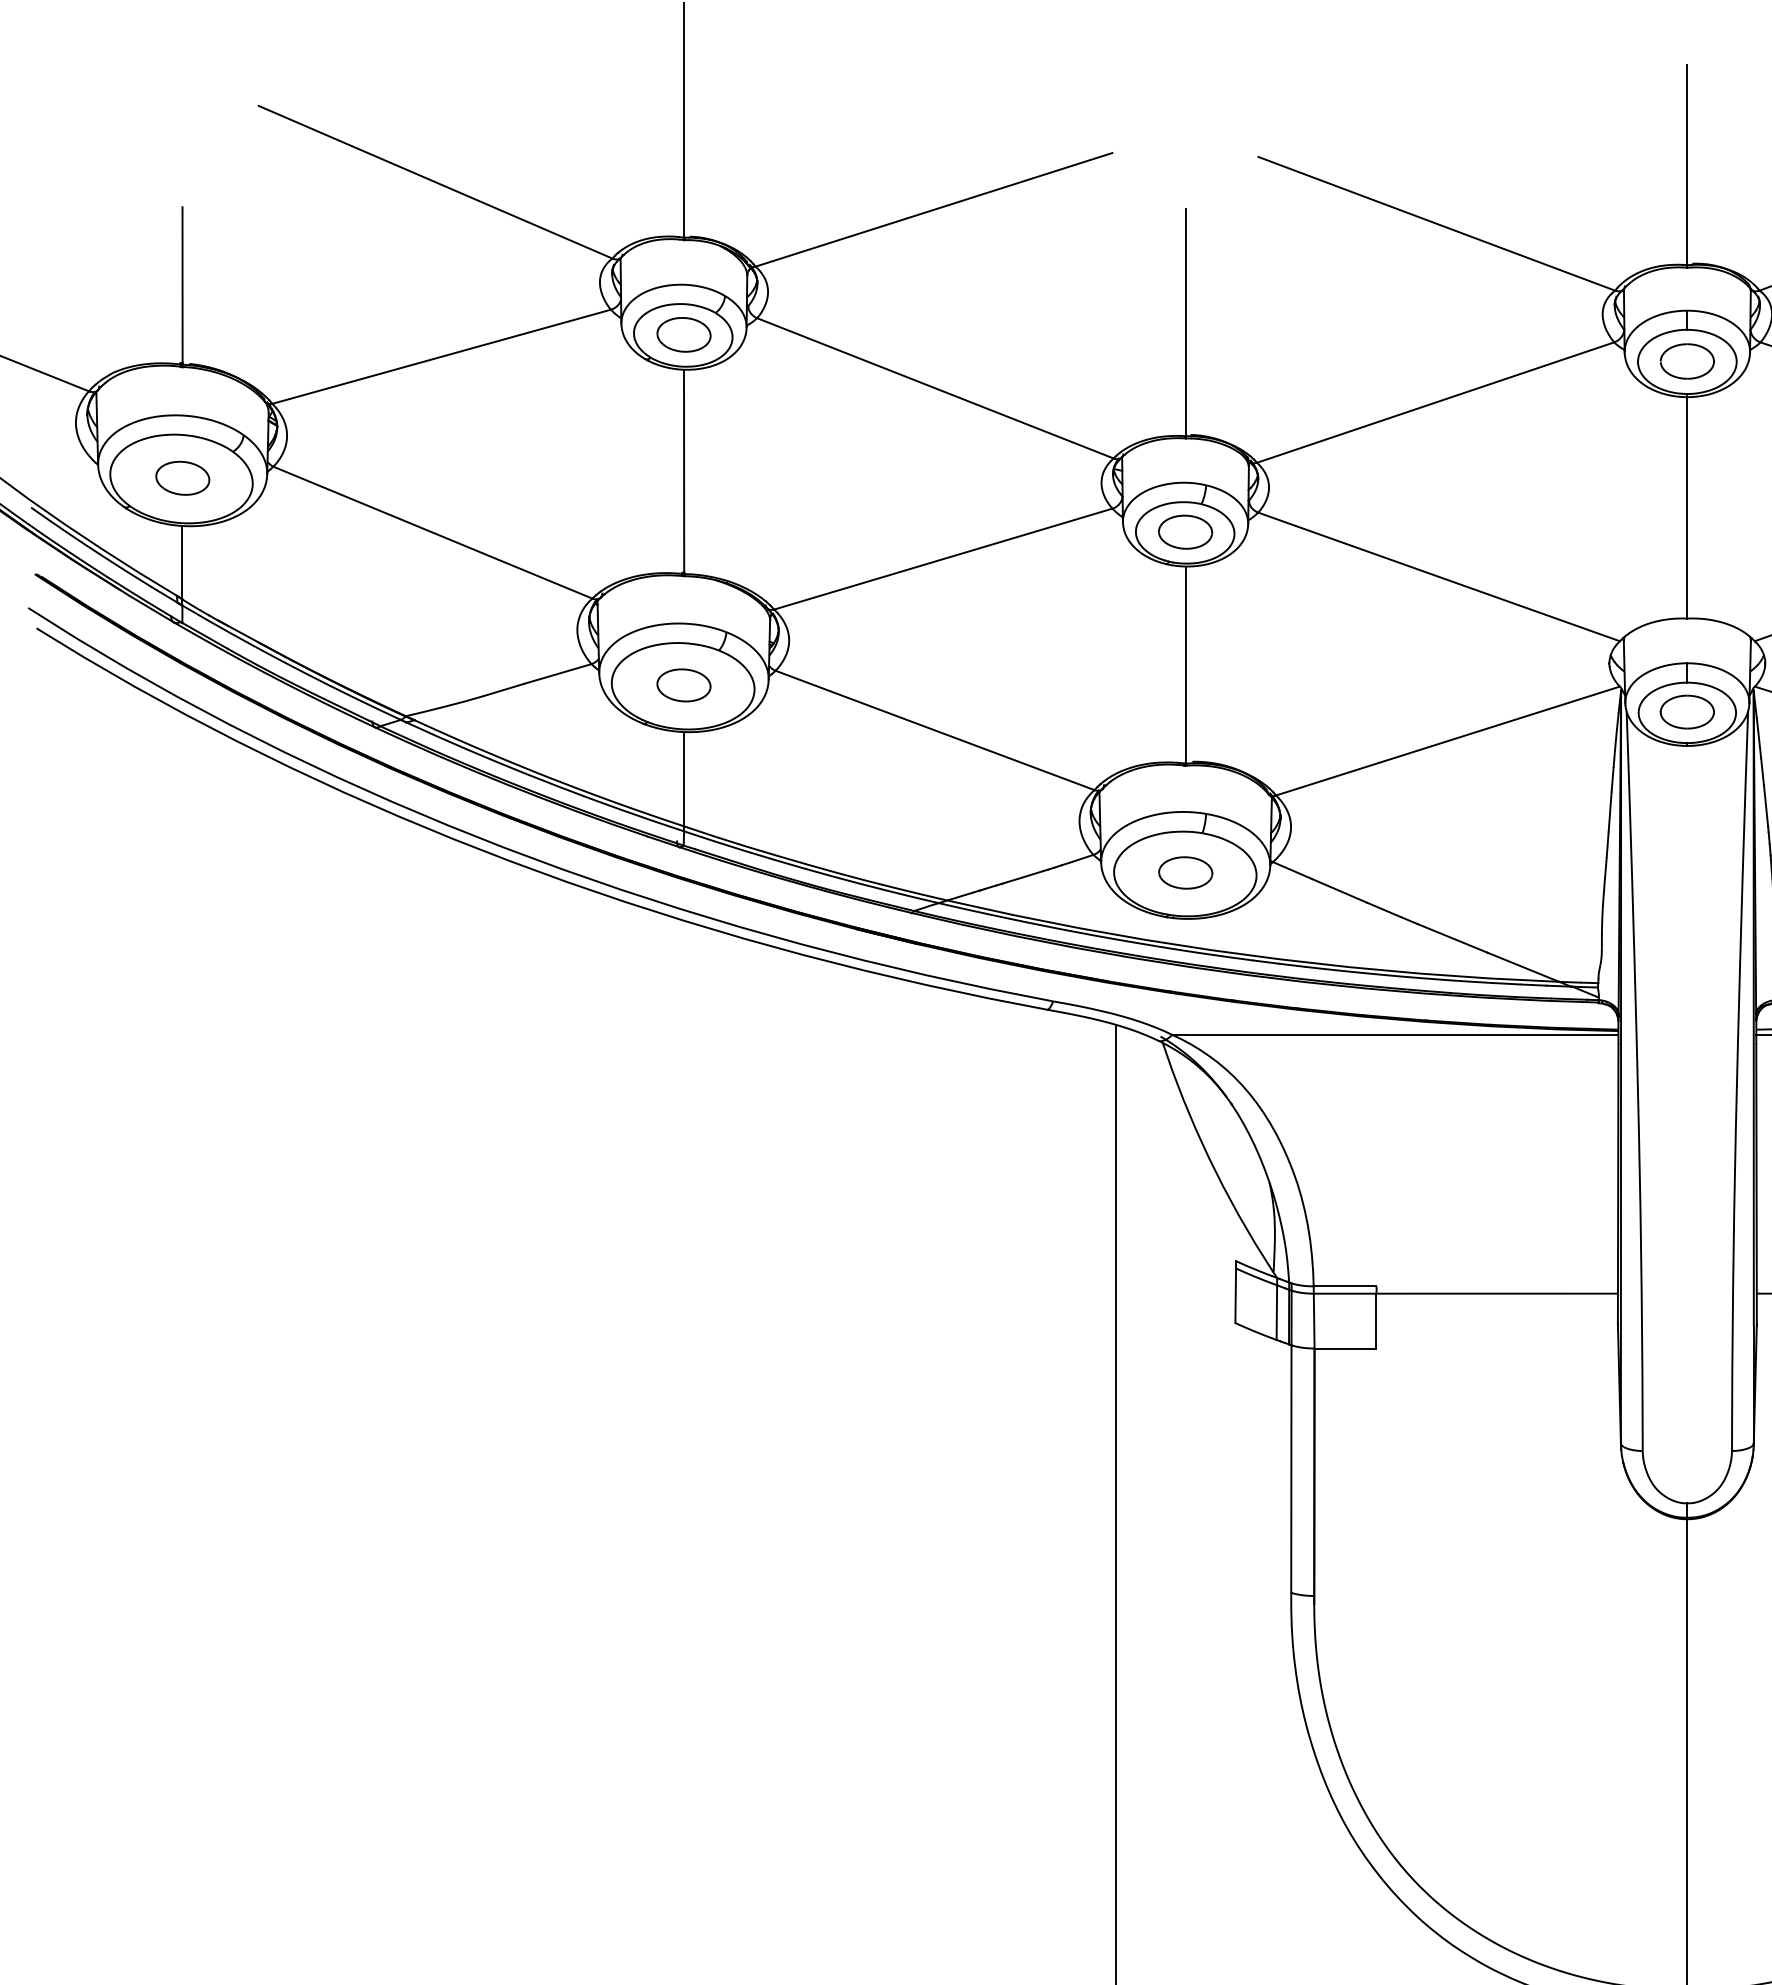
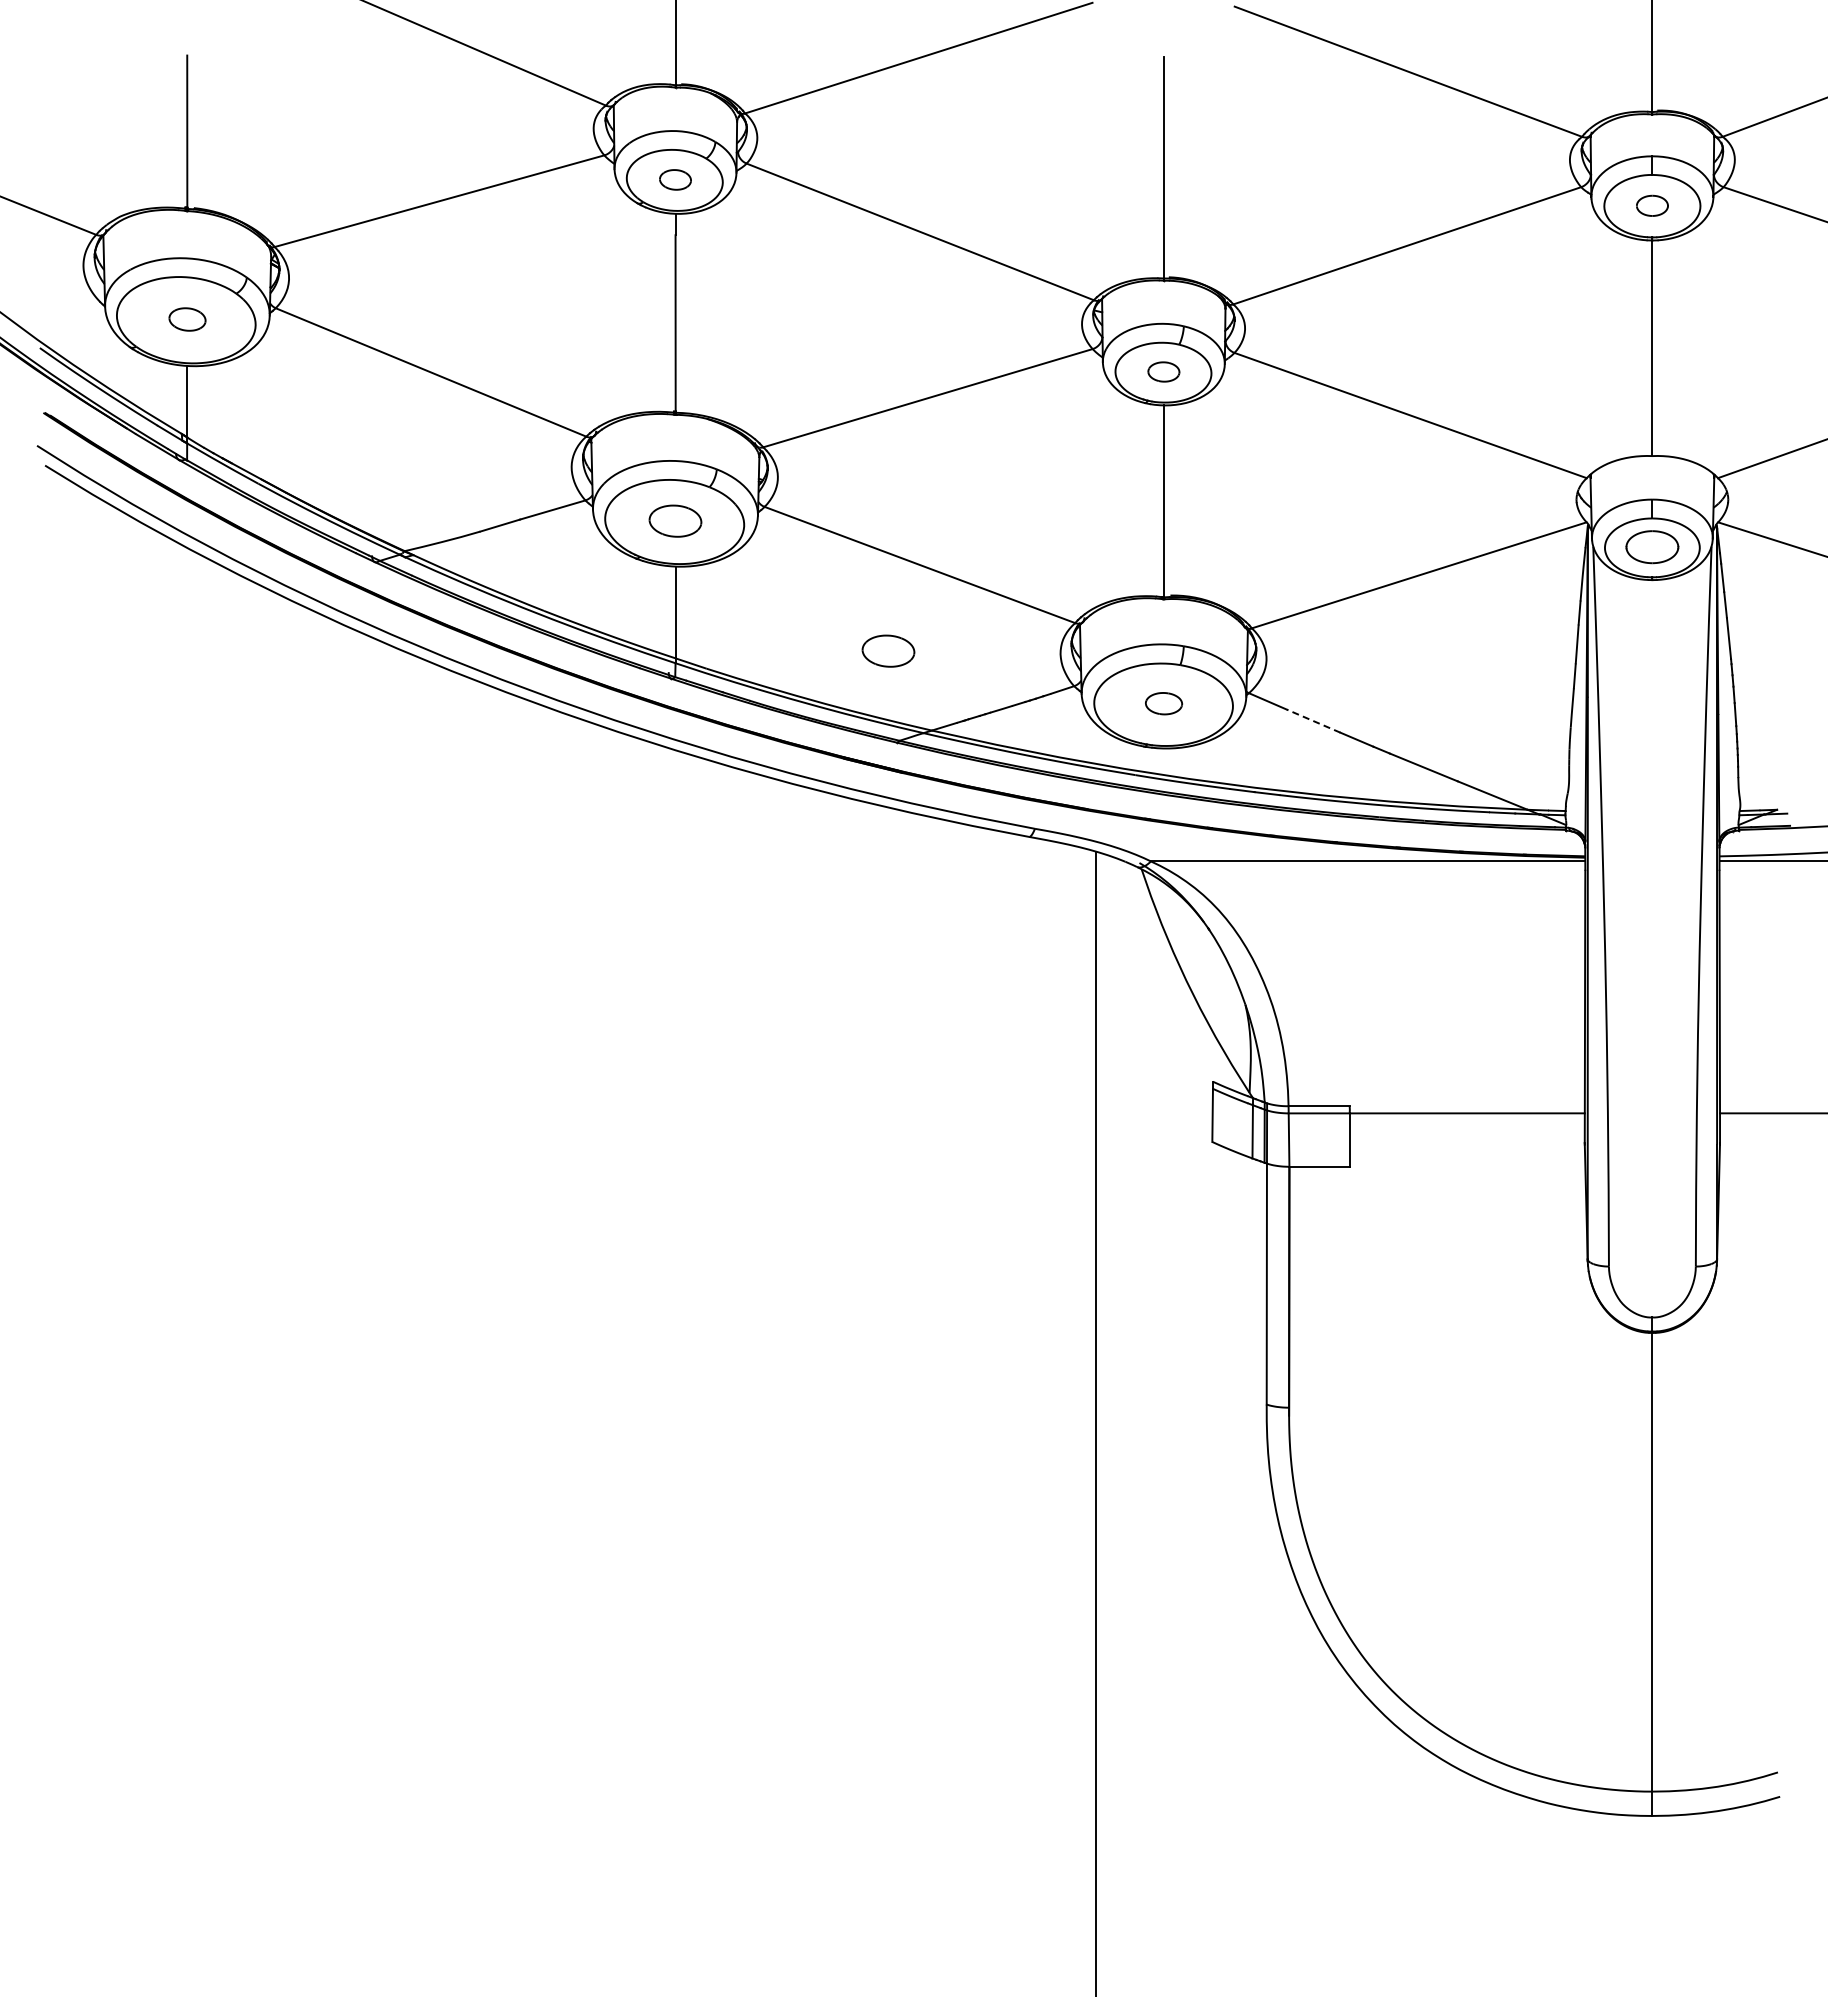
part: (684, 334) -> (675, 179), size x0.6
part: (1687, 361) -> (1652, 205), size x0.6
part: (182, 478) -> (187, 319), size x0.7
part: (1185, 531) -> (1163, 371), size x0.6
part: (902, 818) -> (888, 650), added
part: (1185, 872) -> (1163, 703), size x0.7
line: (1339, 890) -> (1313, 720), solid -> dashed

